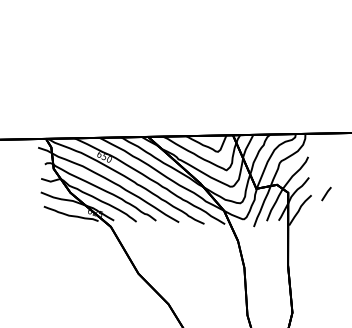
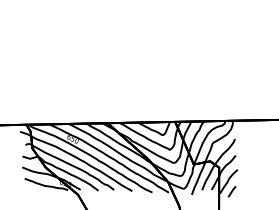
line: (326, 193) -> (232, 191), moved

